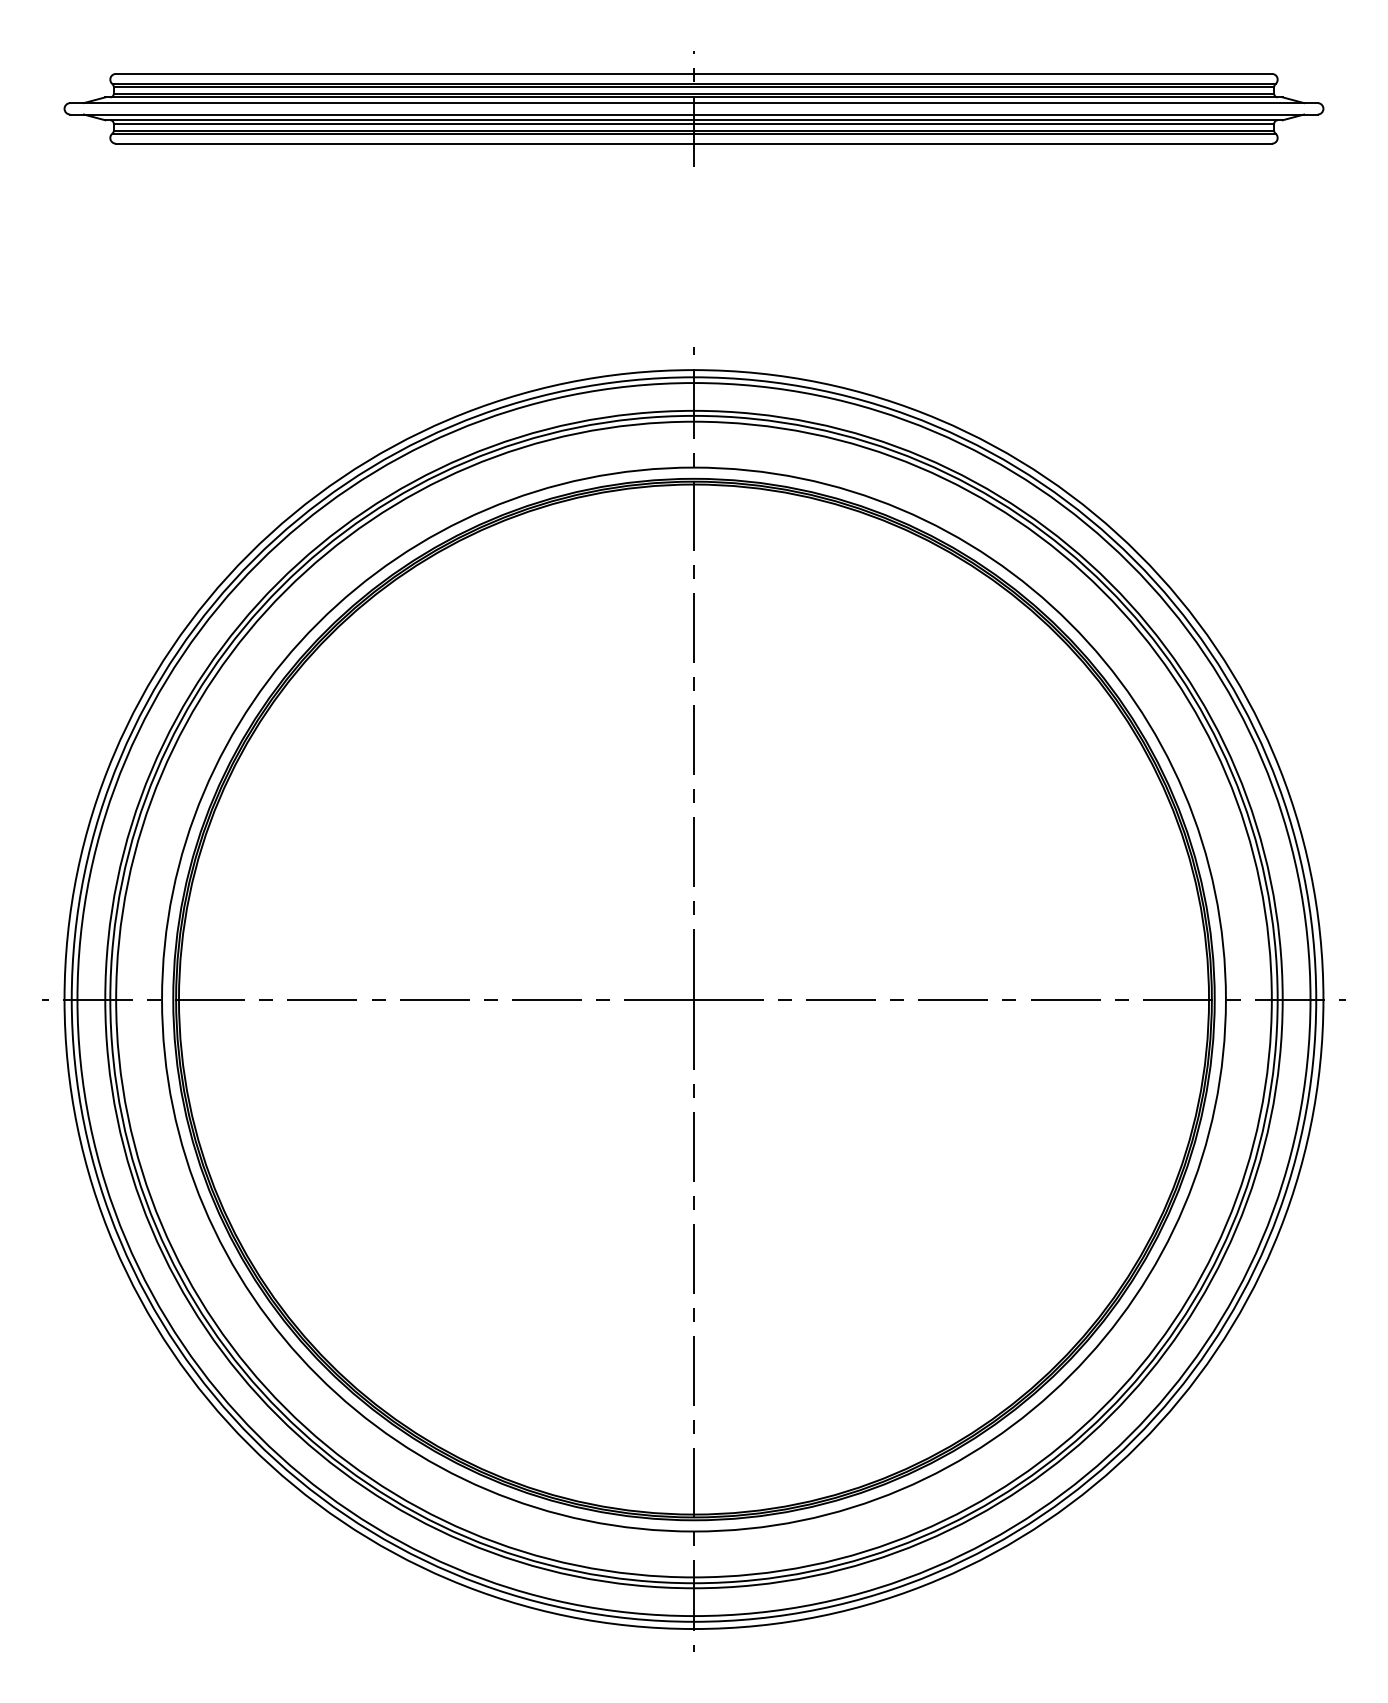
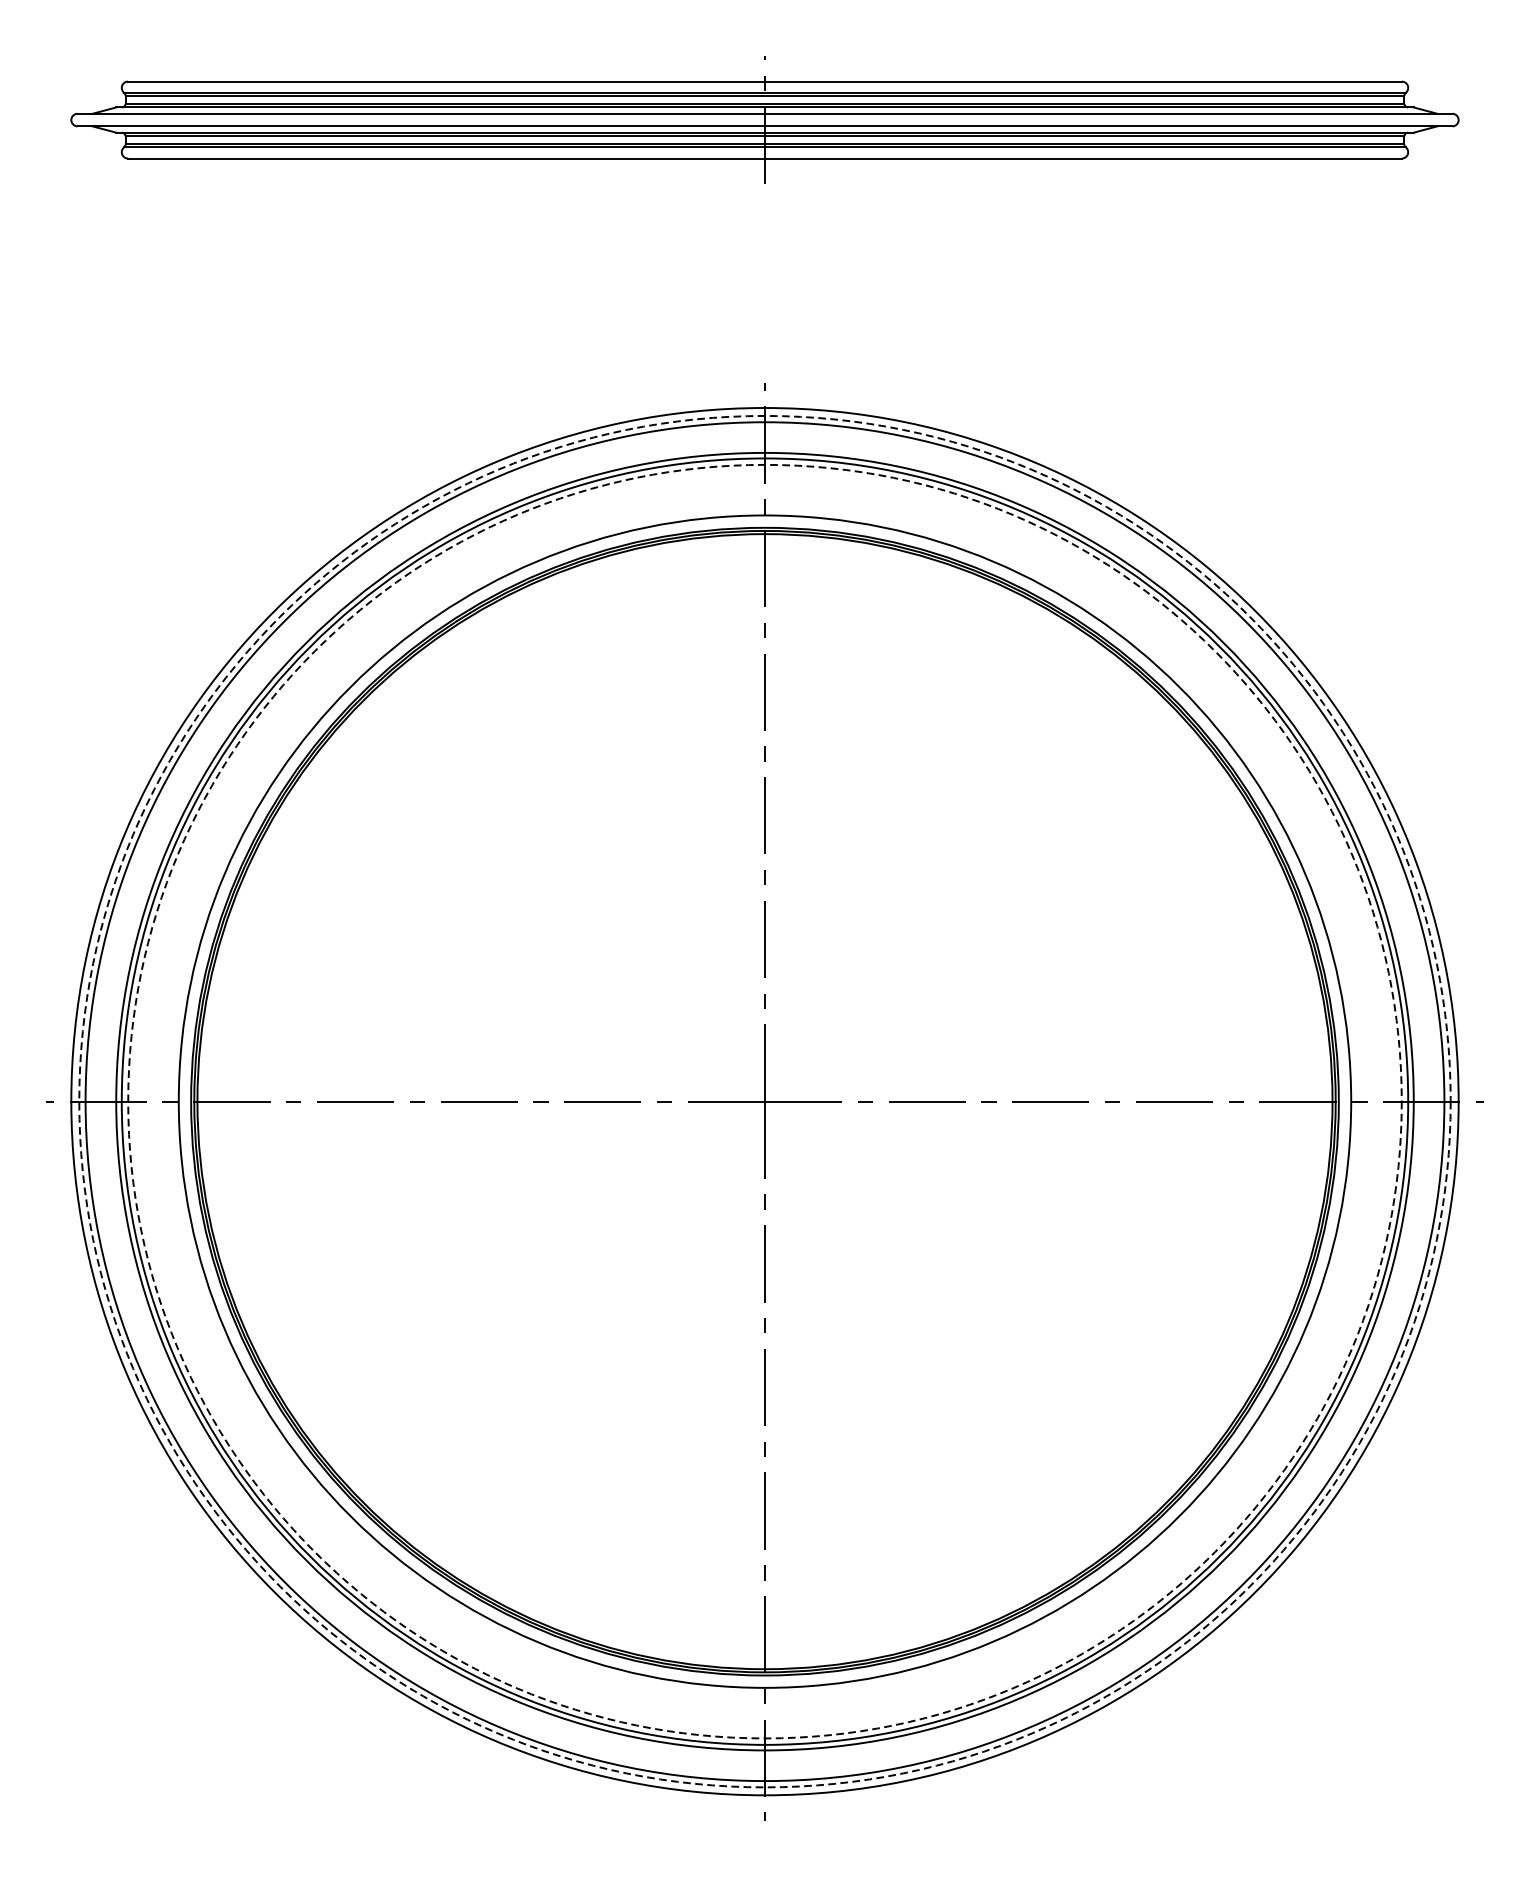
circle: (693, 999) -> (764, 1101), solid -> dashed
circle: (693, 999) -> (764, 1101), solid -> dashed

